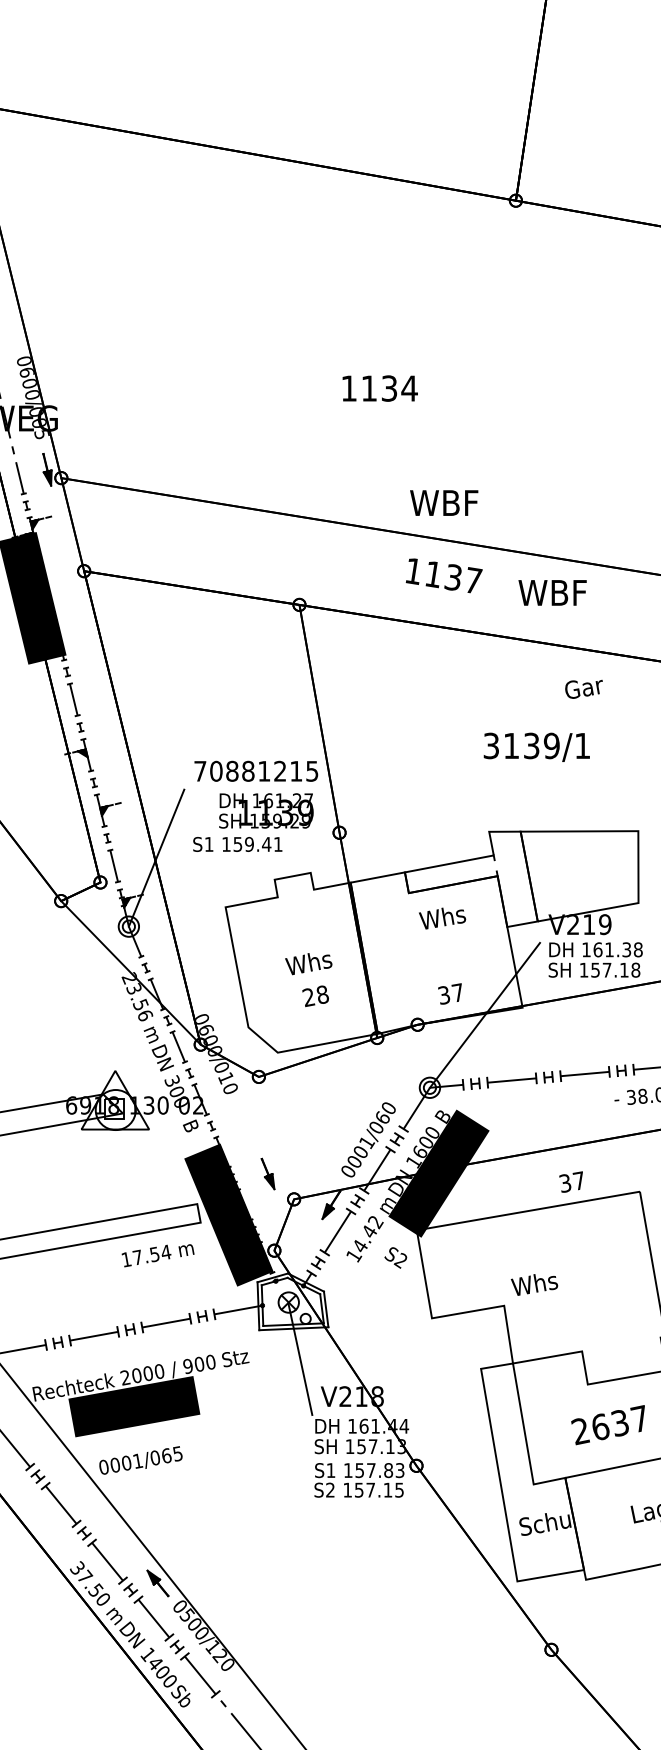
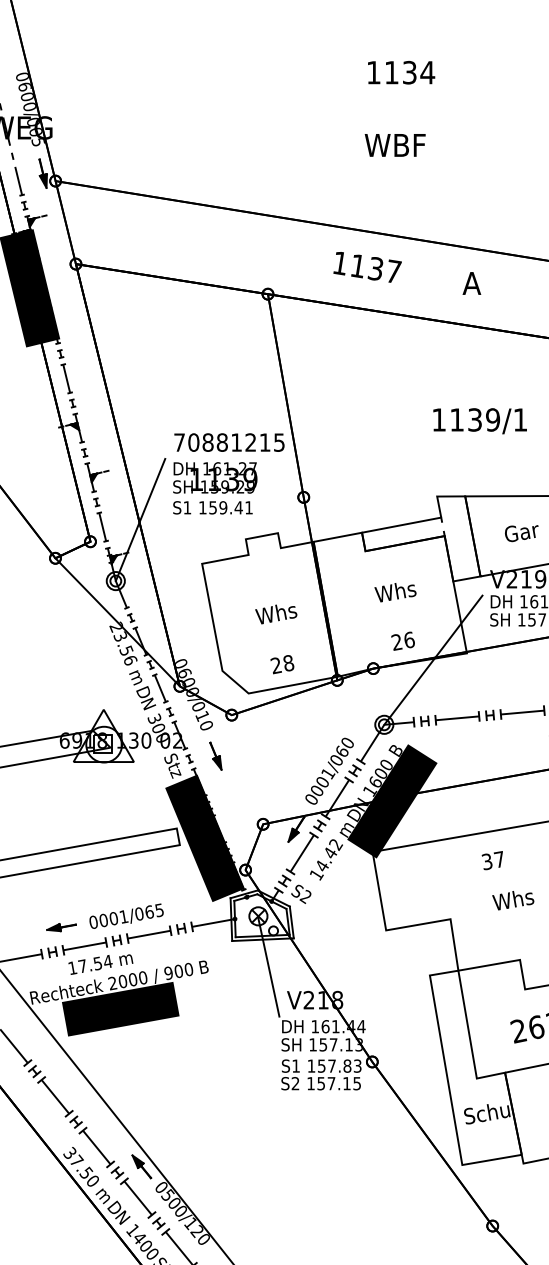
text: (379, 388) -> (400, 72), moved
text: (444, 502) -> (395, 144), moved
text: (443, 575) -> (366, 267), moved
text: (551, 592) -> (492, 283), WBF -> A
text: (583, 689) -> (521, 533), moved
text: (490, 745) -> (438, 419), 3139/1 -> 1139/1
text: (266, 810) -> (215, 477), moved
text: (442, 918) -> (395, 592), moved
text: (450, 993) -> (402, 640), 37 -> 26
text: (315, 996) -> (282, 664), moved
text: (192, 1133) -> (172, 765), B -> Stz
part: (267, 1173) -> (215, 755), moved
text: (570, 1181) -> (491, 860), moved
text: (157, 1255) -> (100, 964), moved
text: (395, 1257) -> (300, 893), moved
text: (534, 1284) -> (513, 900), moved
part: (67, 1315) -> (61, 927), added
text: (235, 1359) -> (210, 967), Stz -> B
text: (140, 1460) -> (126, 916), moved

